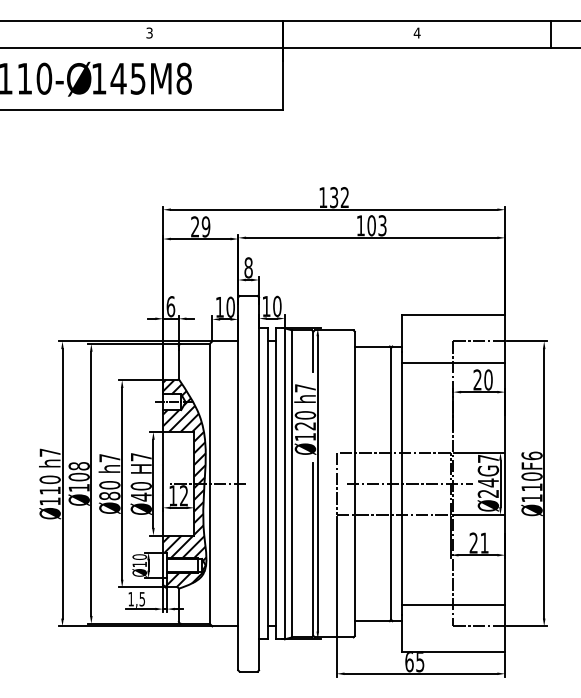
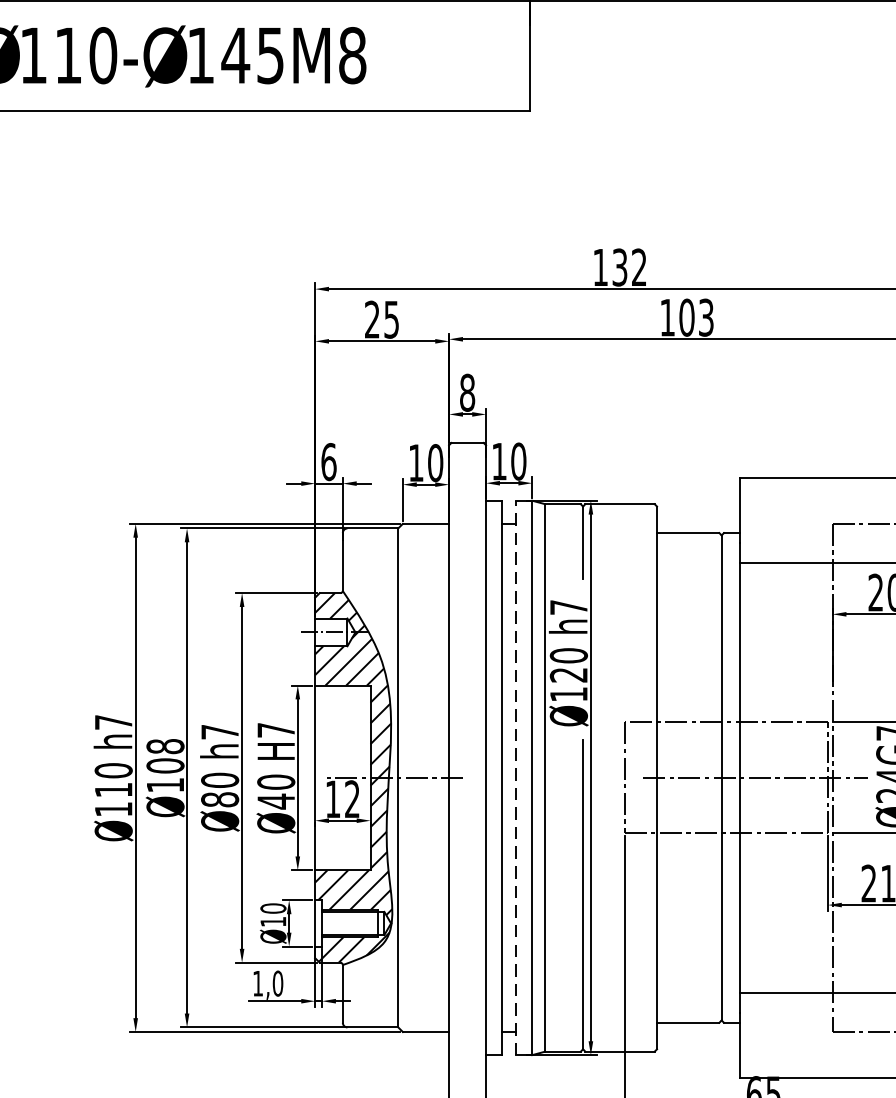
text: (205, 226) -> (390, 319), 29 -> 25
line: (275, 483) -> (515, 777), solid -> dashed
text: (142, 598) -> (278, 982), 1,5 -> 1,0

